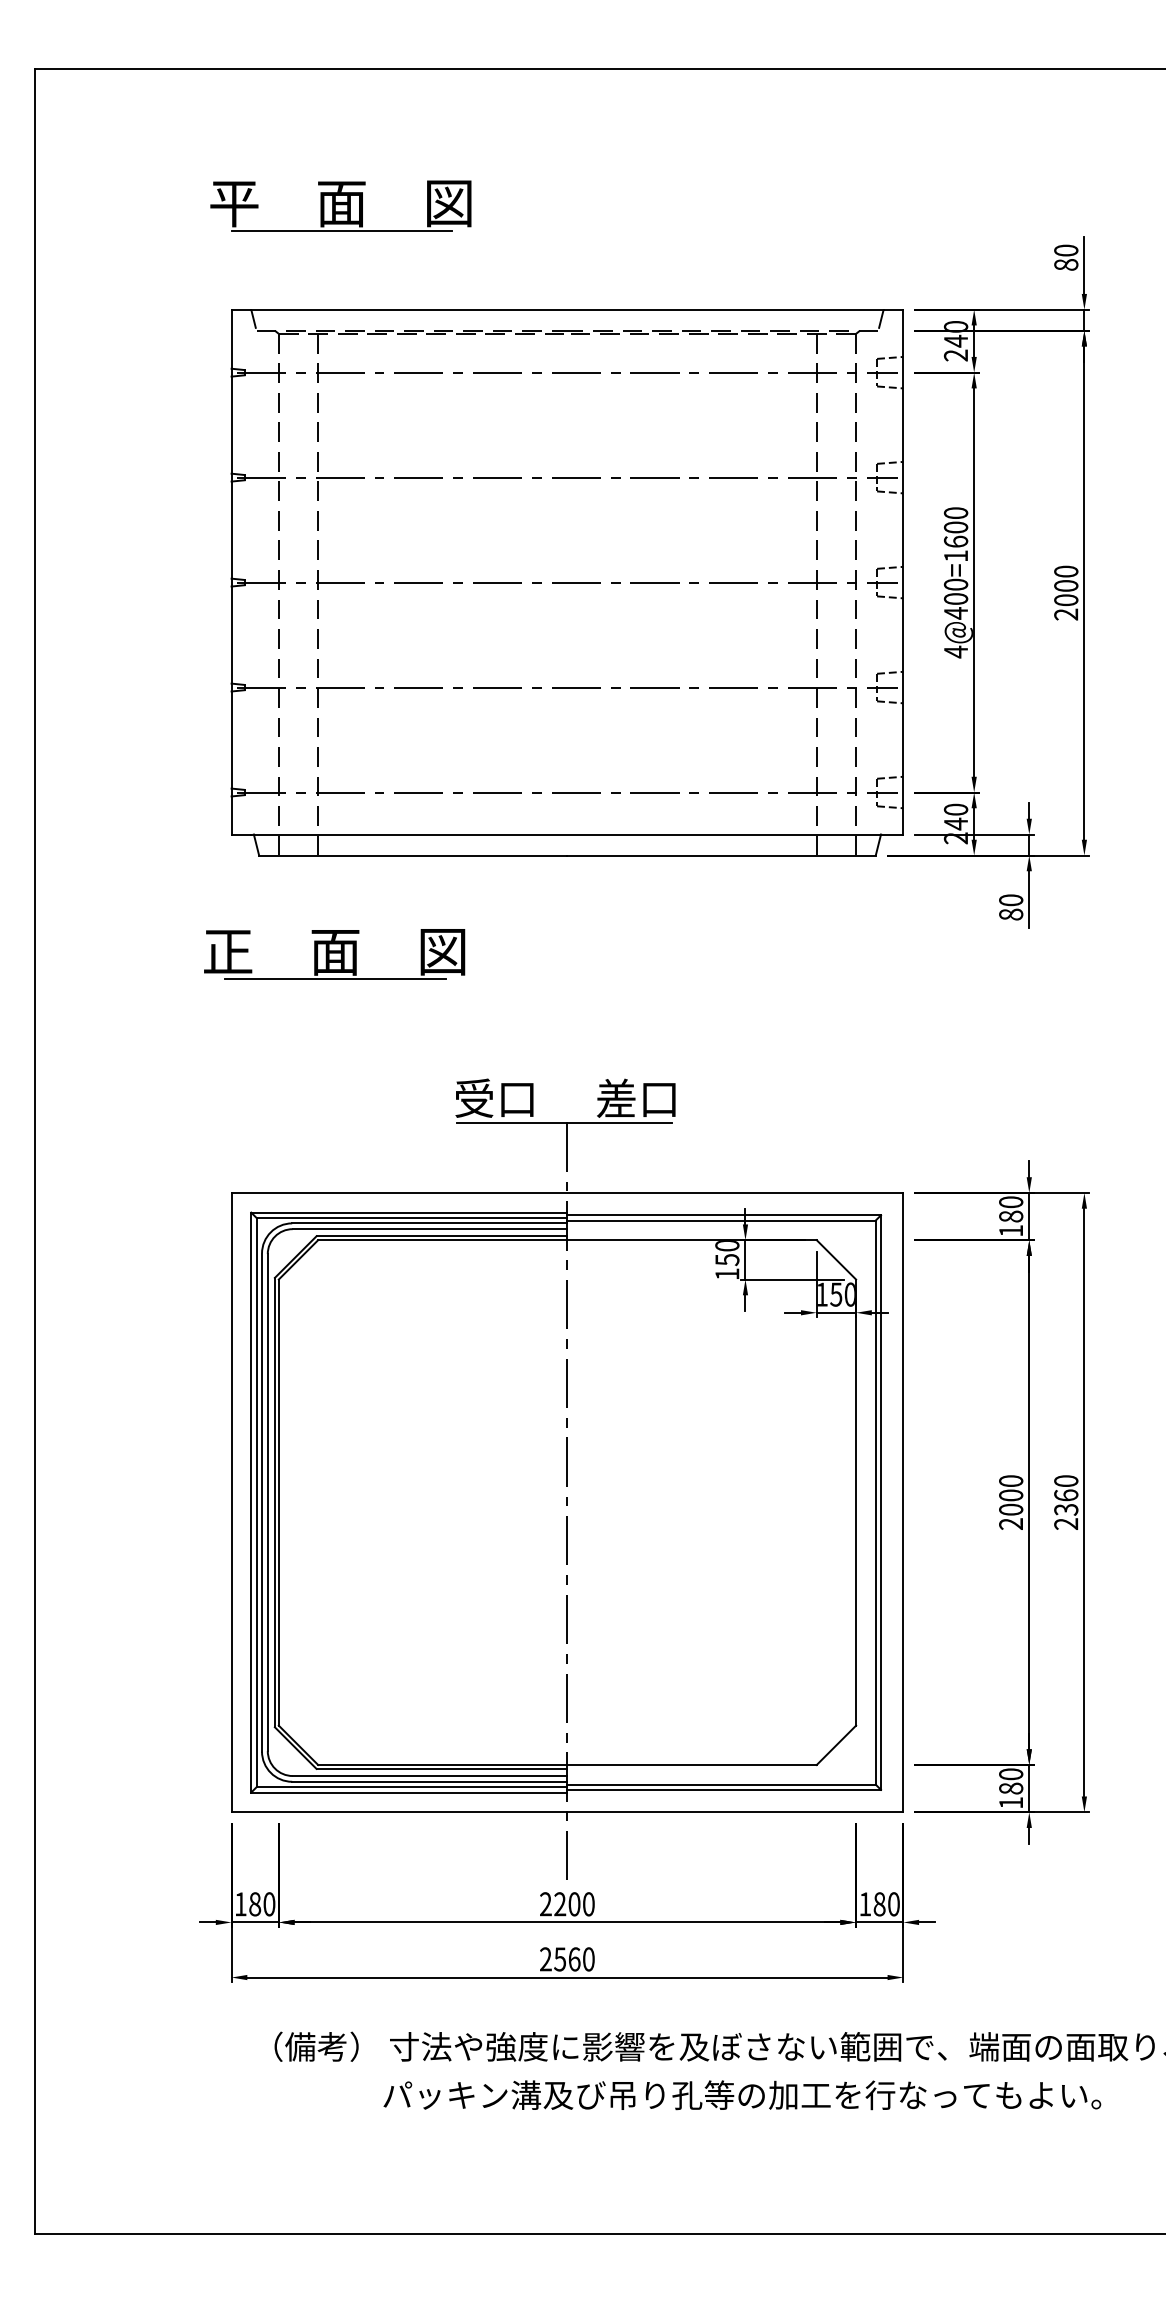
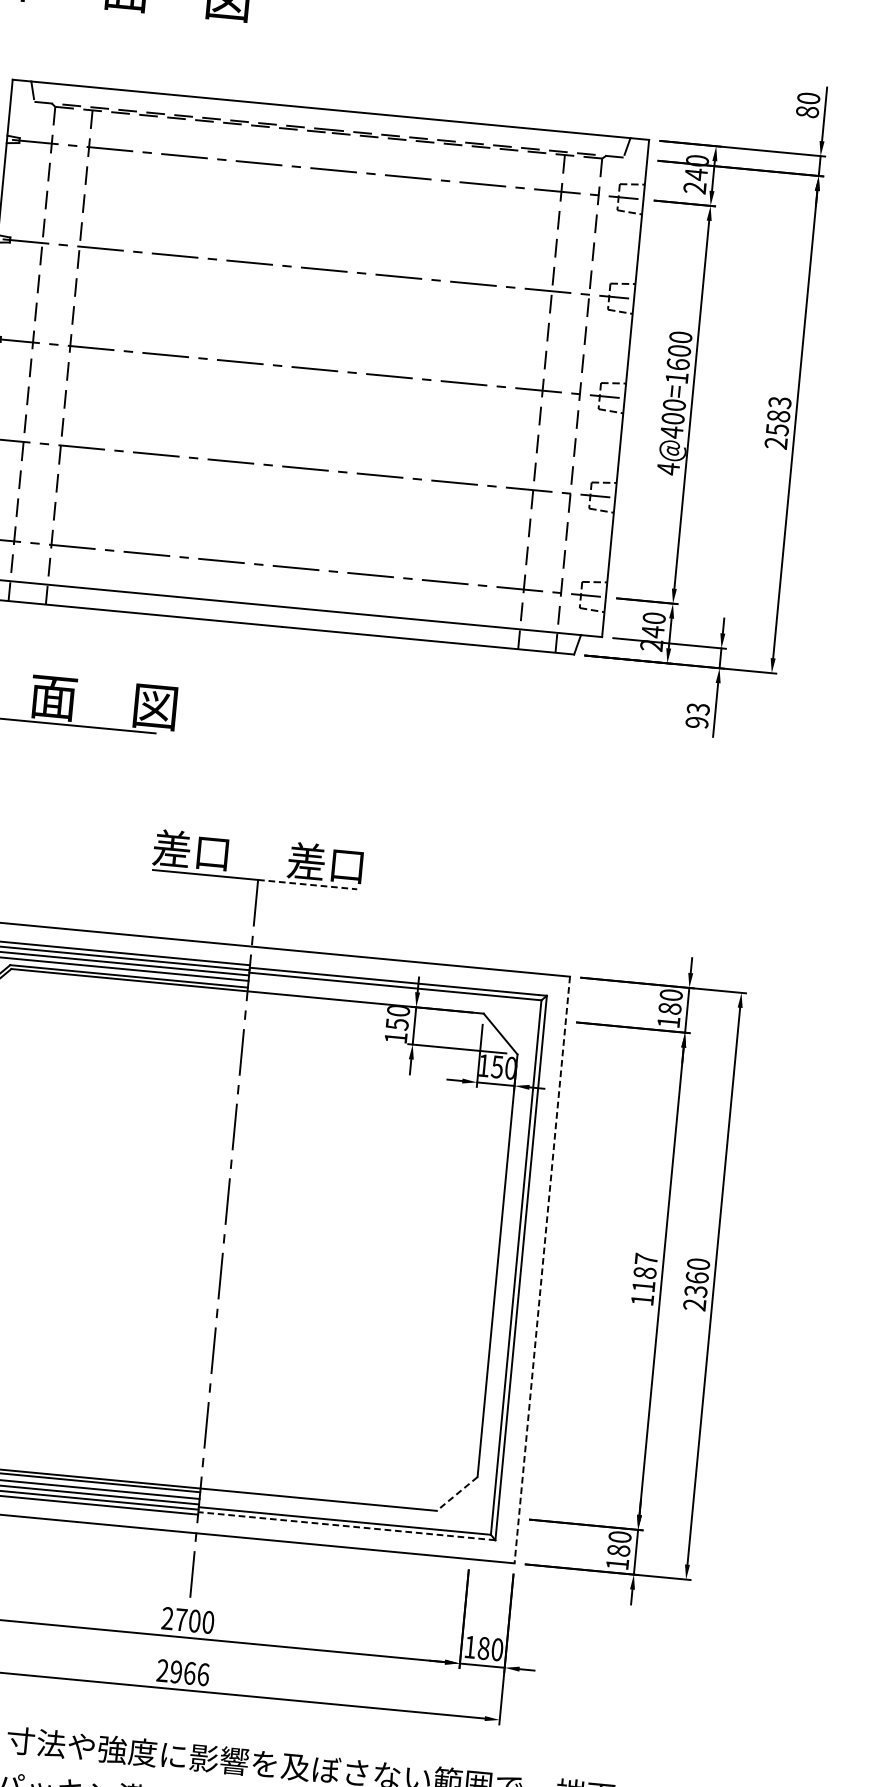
line: (341, 230) -> (123, 14), removed
text: (1066, 585) -> (779, 415), 2000 -> 2583
text: (1011, 907) -> (698, 715), 80 -> 93
text: (474, 1097) -> (172, 847), 受口 -> 差口
line: (620, 1122) -> (308, 884), solid -> dashed
line: (903, 1502) -> (542, 1269), solid -> dashed
text: (1011, 1502) -> (644, 1279), 2000 -> 1187
line: (836, 1745) -> (457, 1494), solid -> dashed
line: (724, 1789) -> (347, 1525), solid -> dashed
text: (560, 1904) -> (181, 1620), 2200 -> 2700
text: (574, 1959) -> (189, 1673), 2560 -> 2966

